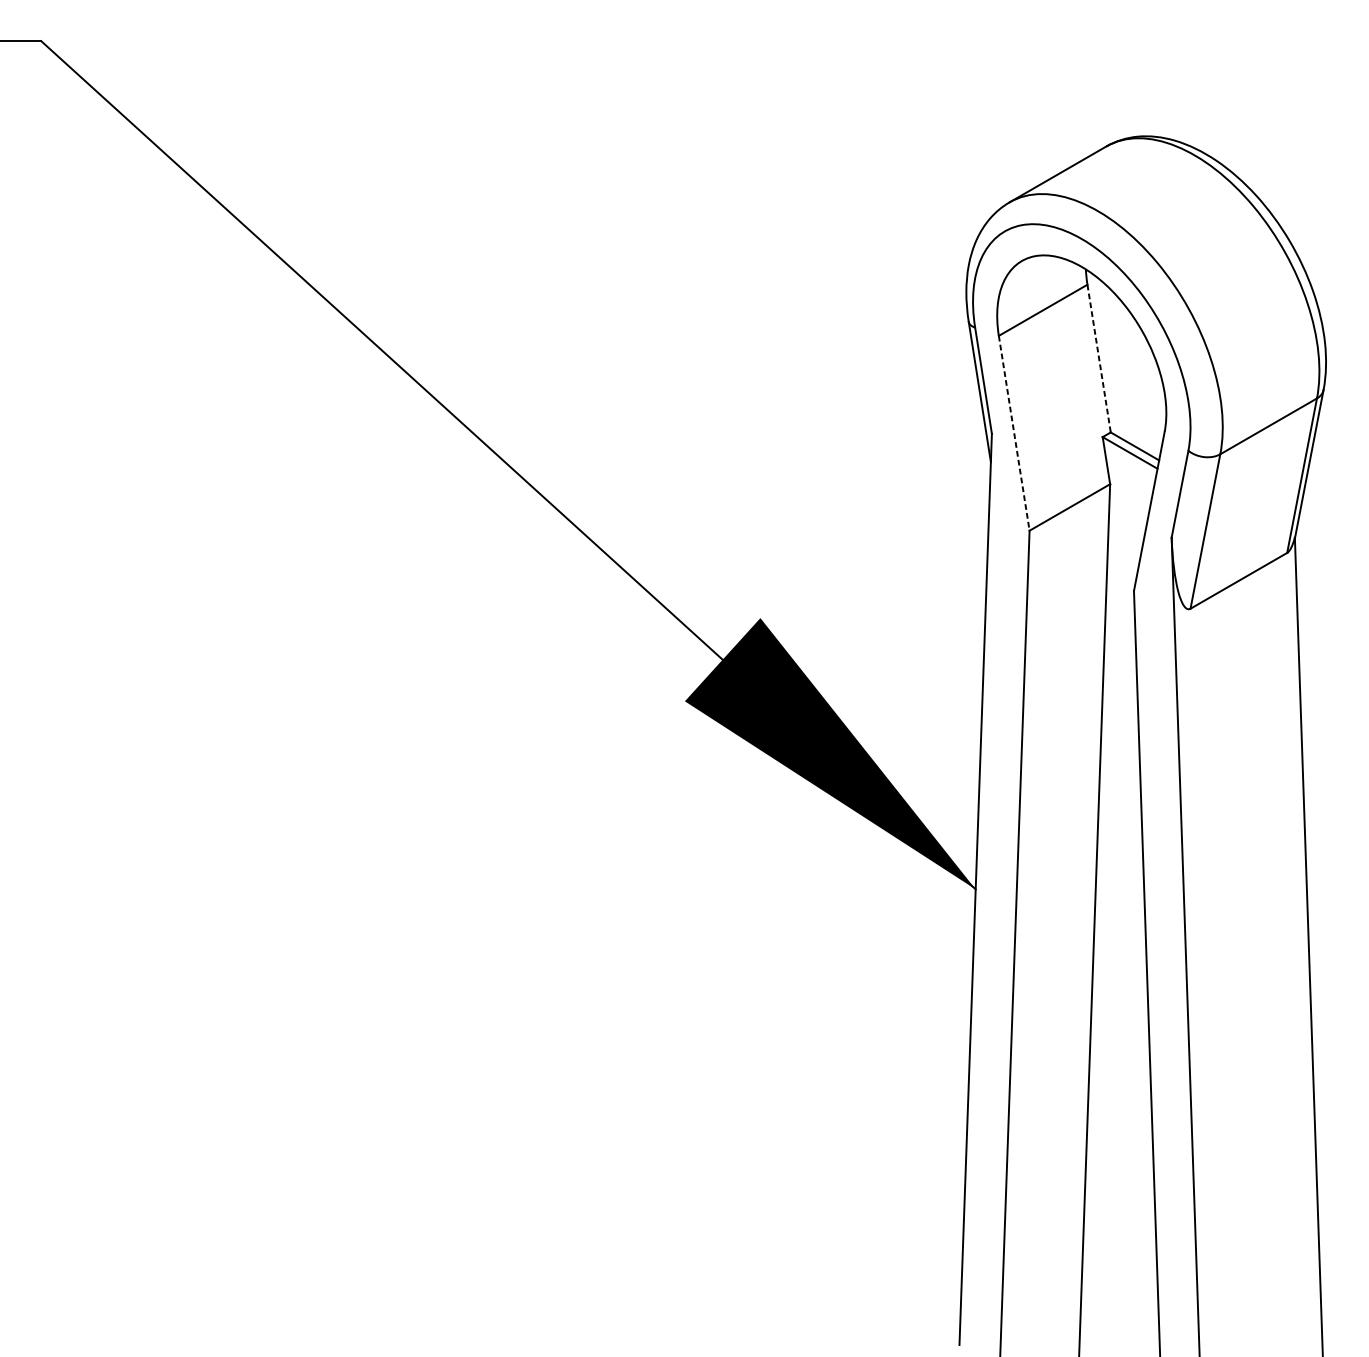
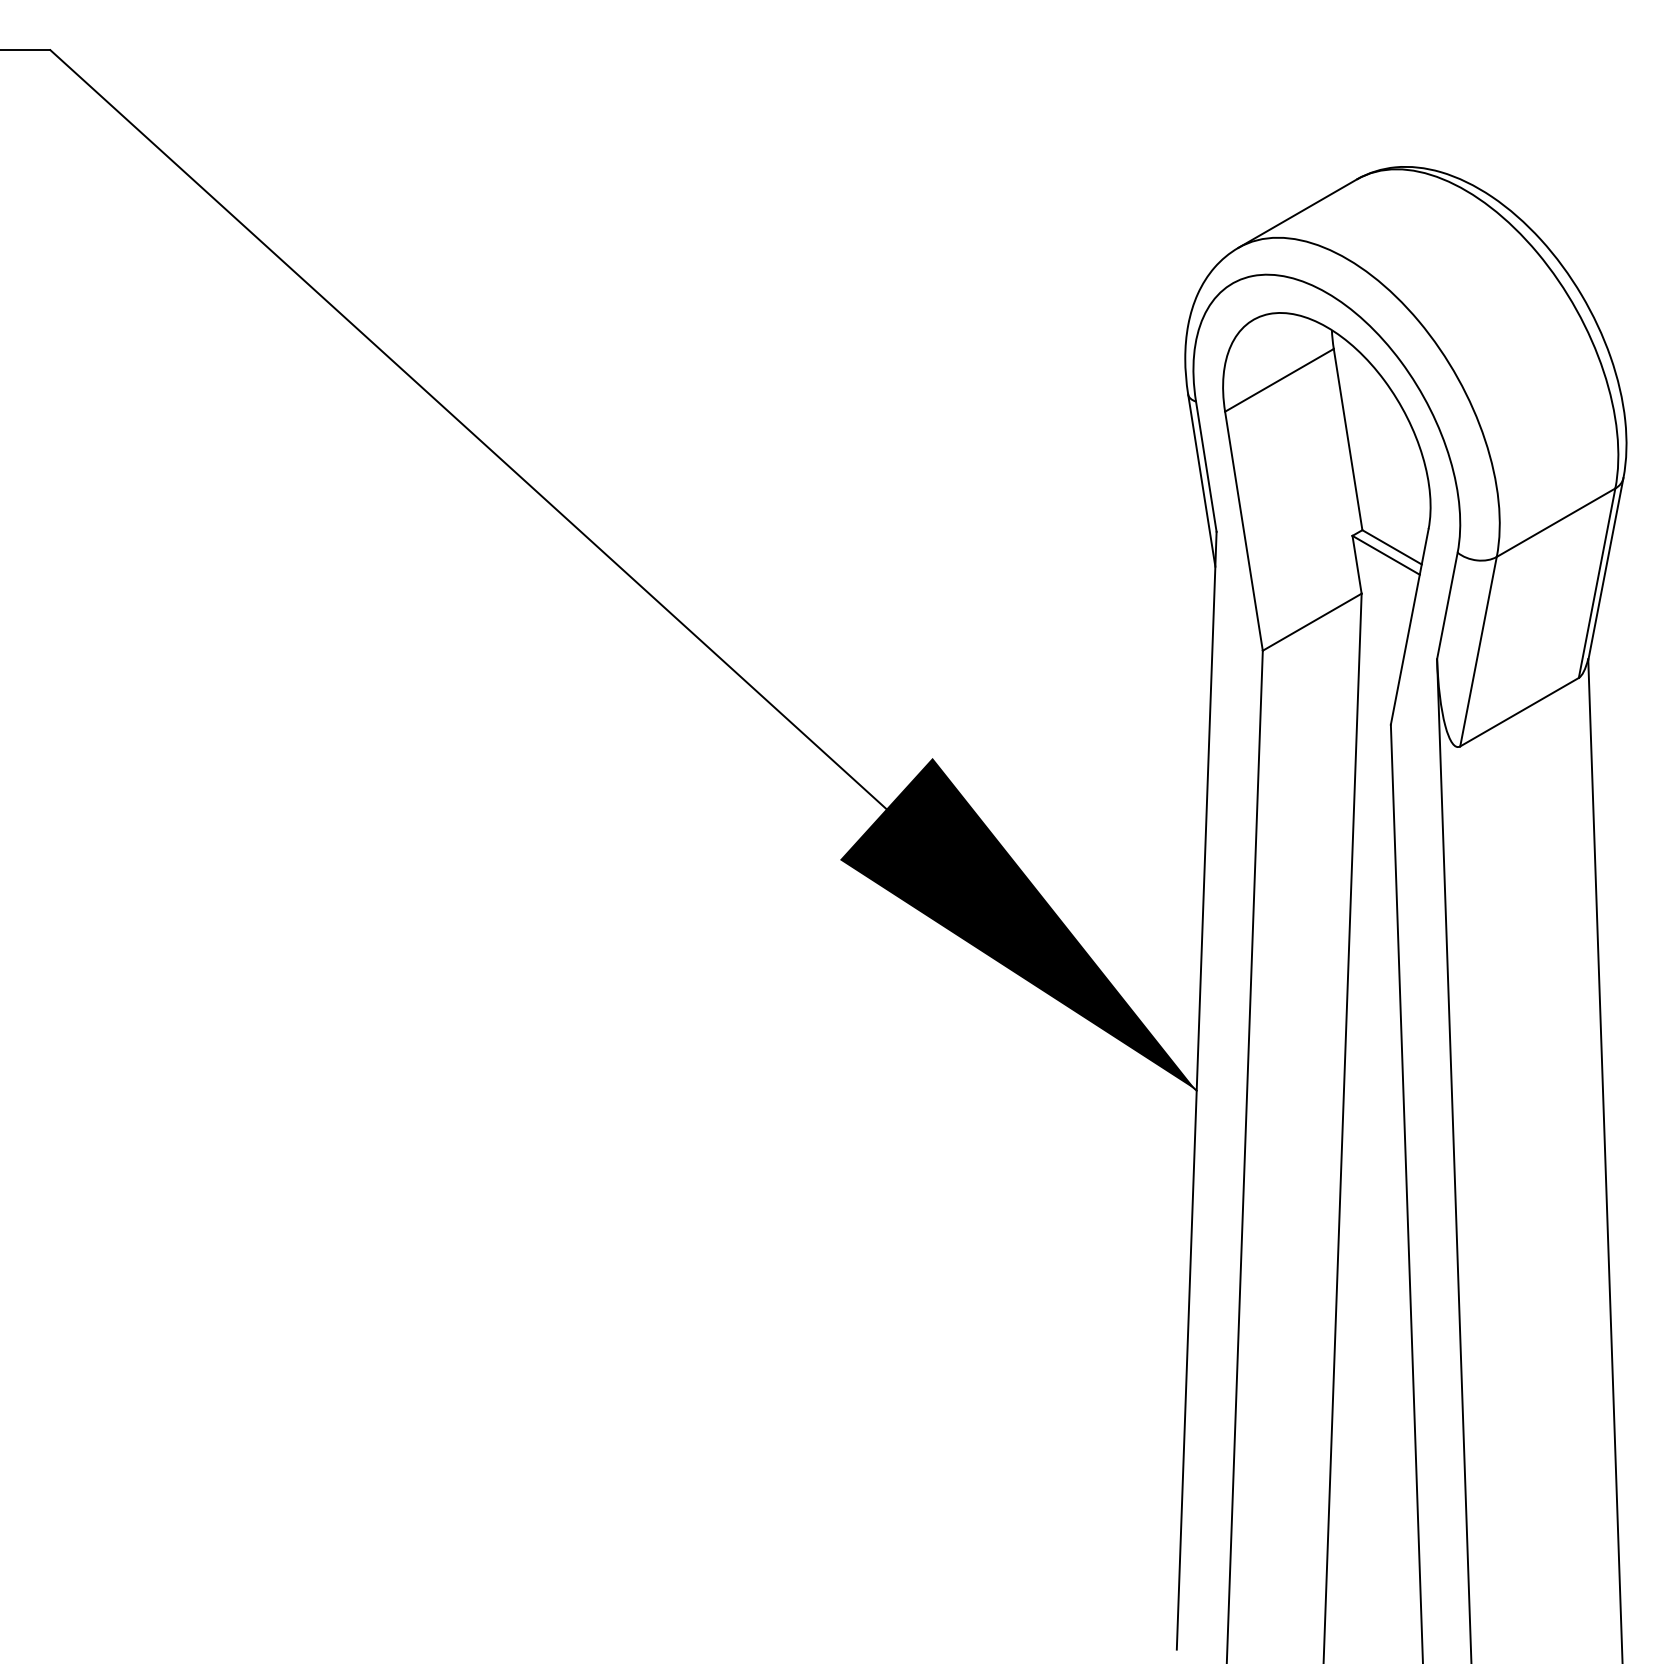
line: (1099, 358) -> (1348, 439), dashed -> solid
line: (1013, 433) -> (1243, 531), dashed -> solid

